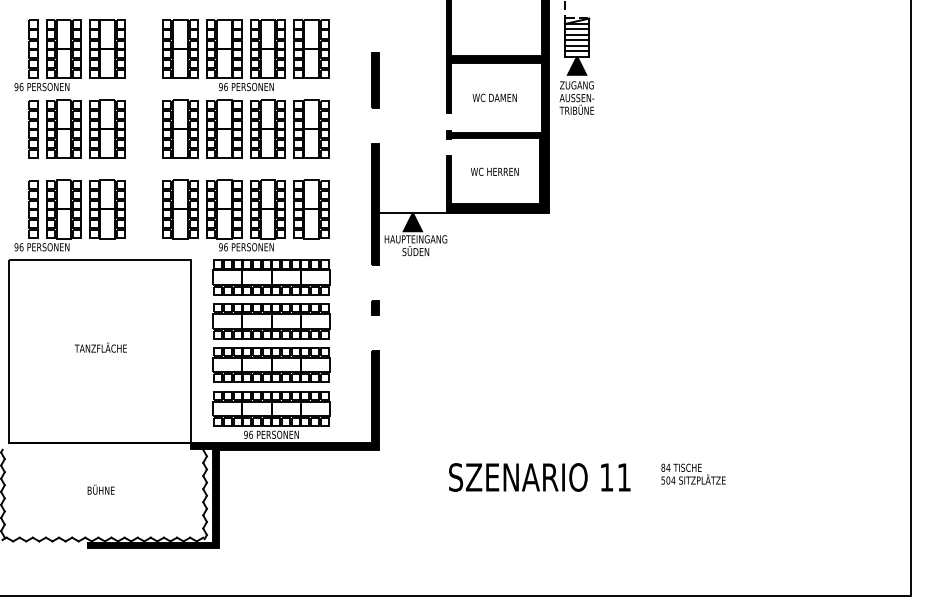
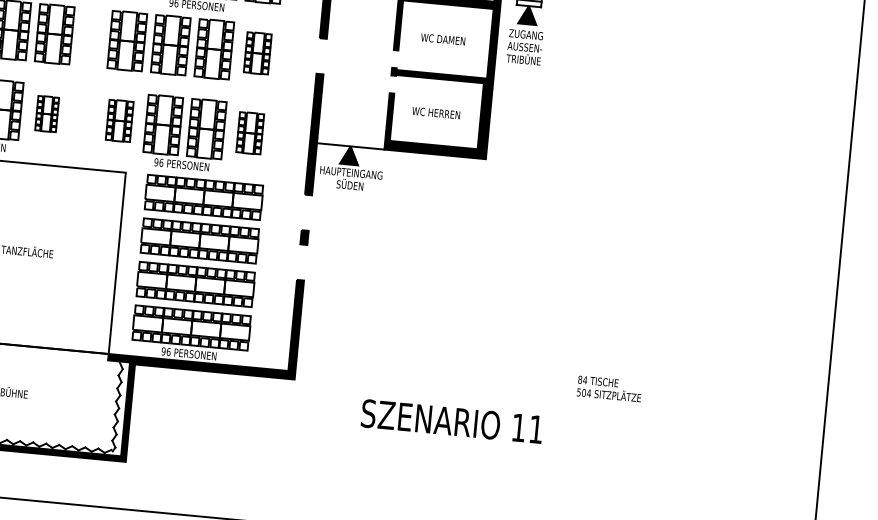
part: (311, 128) -> (257, 52), size x0.7
part: (107, 209) -> (47, 114), size x0.6
part: (180, 209) -> (119, 120), size x0.7
part: (311, 209) -> (250, 133), size x0.7
text: (693, 473) -> (609, 388), moved

